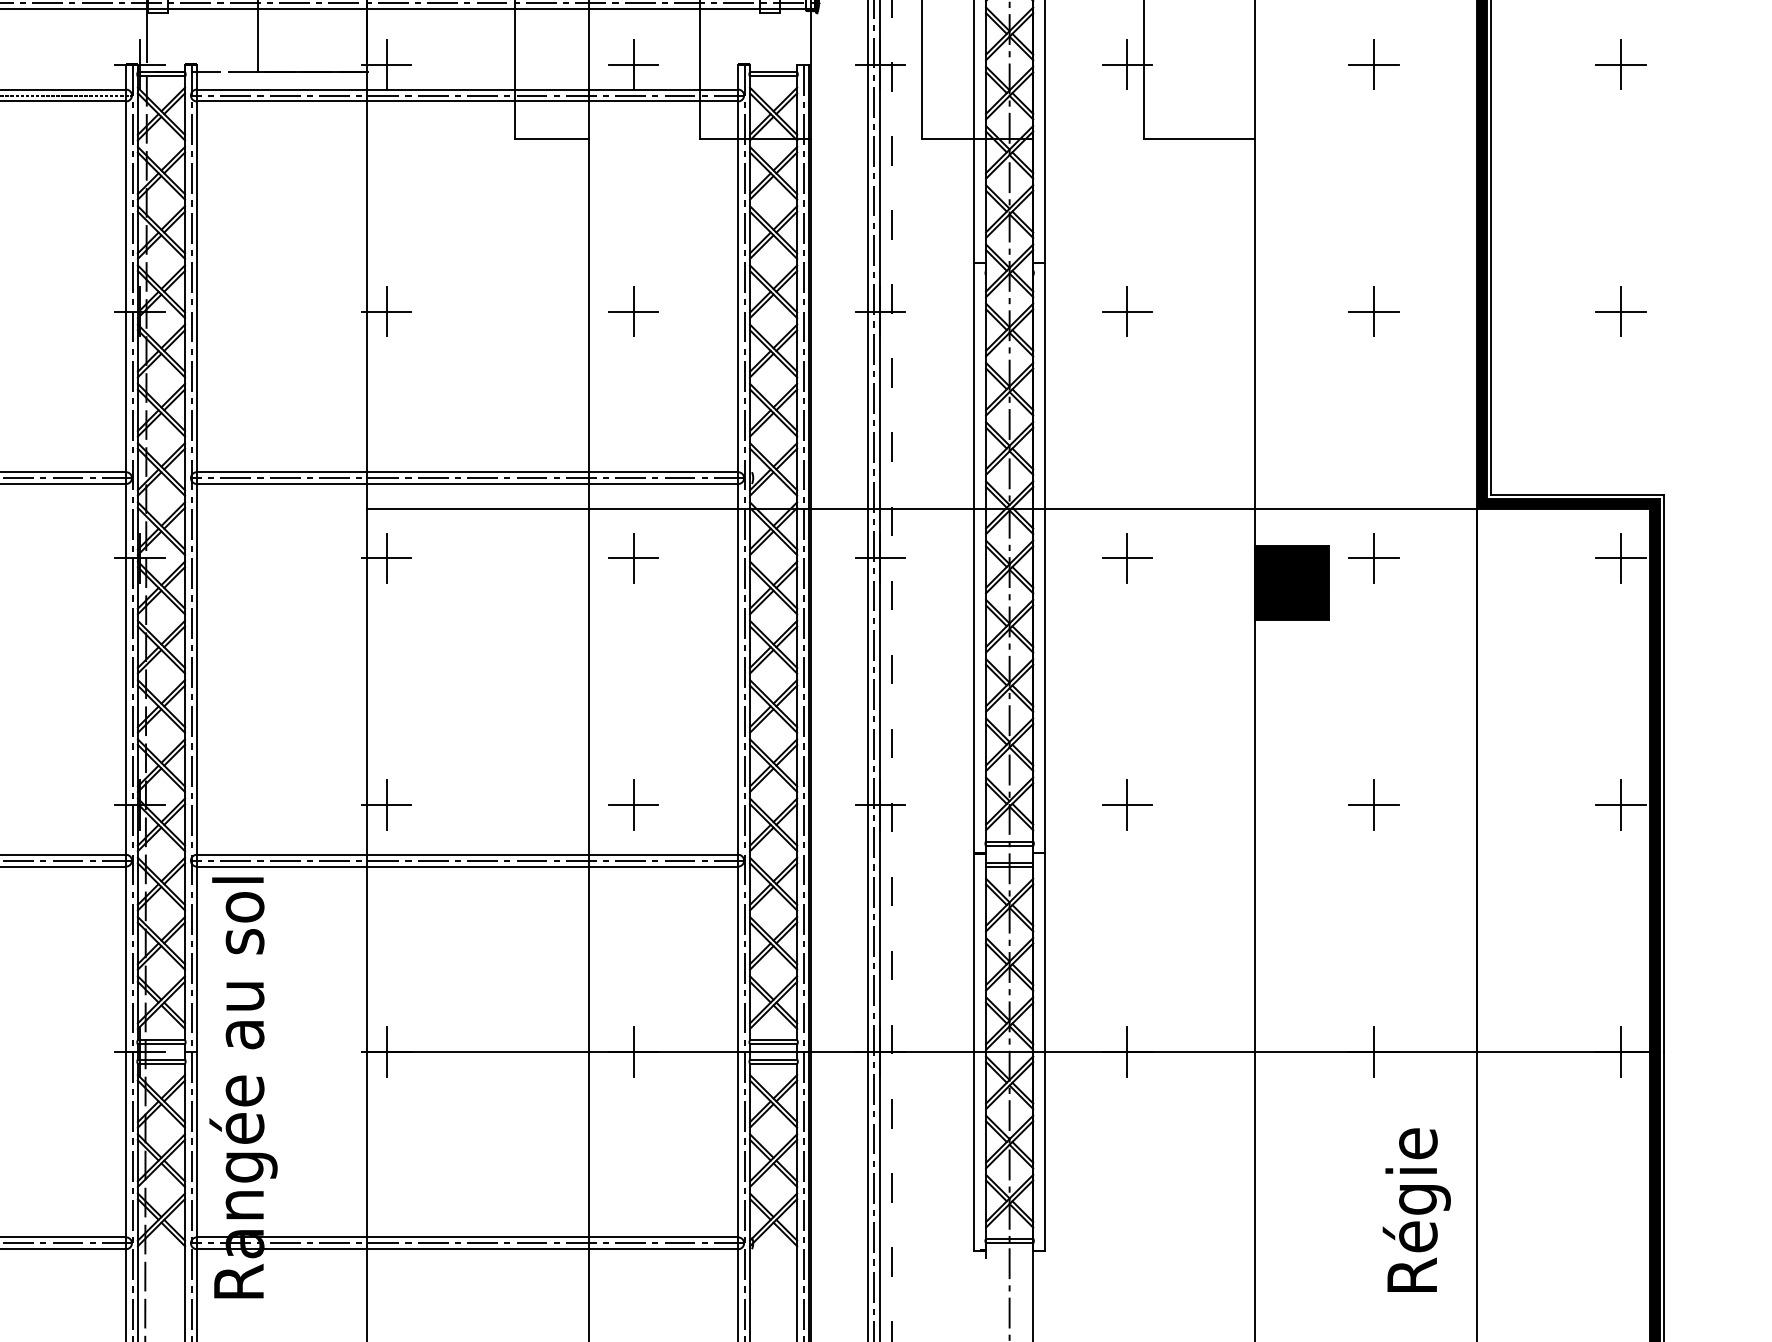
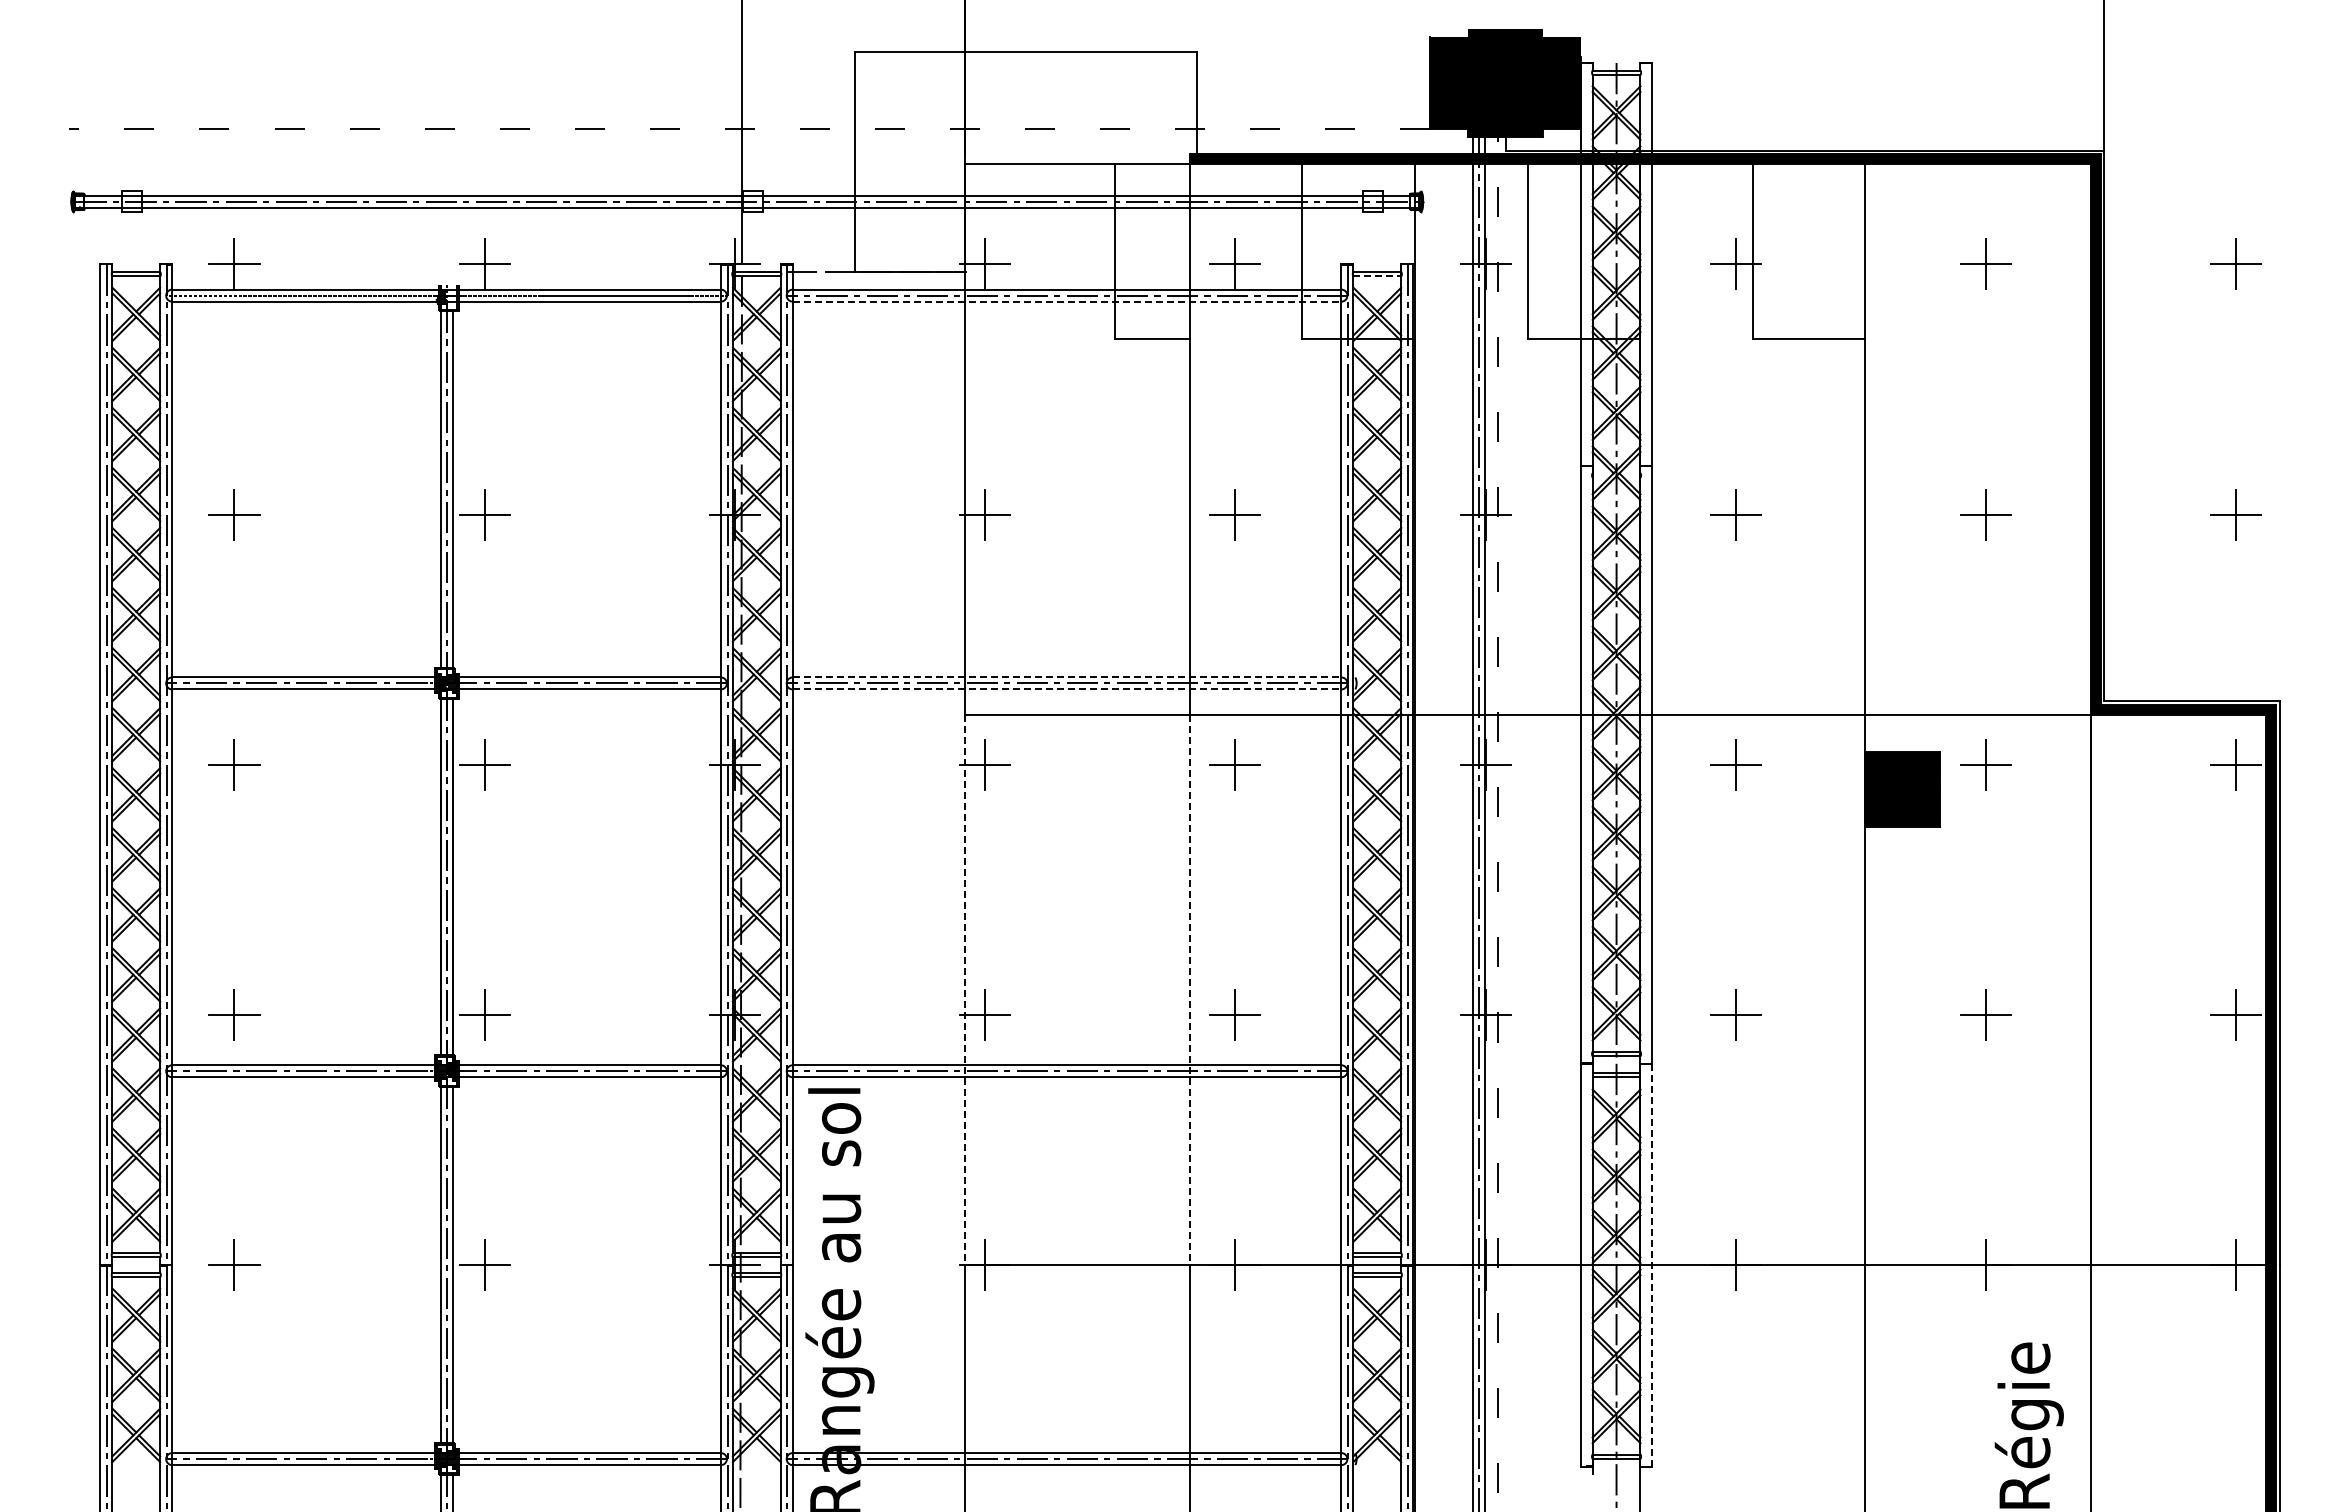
line: (773, 76) -> (1377, 276), solid -> dashed
line: (467, 101) -> (1067, 301), solid -> dashed
line: (467, 472) -> (1067, 677), solid -> dashed
line: (467, 484) -> (1067, 689), solid -> dashed
line: (366, 781) -> (964, 990), solid -> dashed
line: (588, 781) -> (1189, 990), solid -> dashed
line: (1045, 1052) -> (1652, 1265), solid -> dashed

